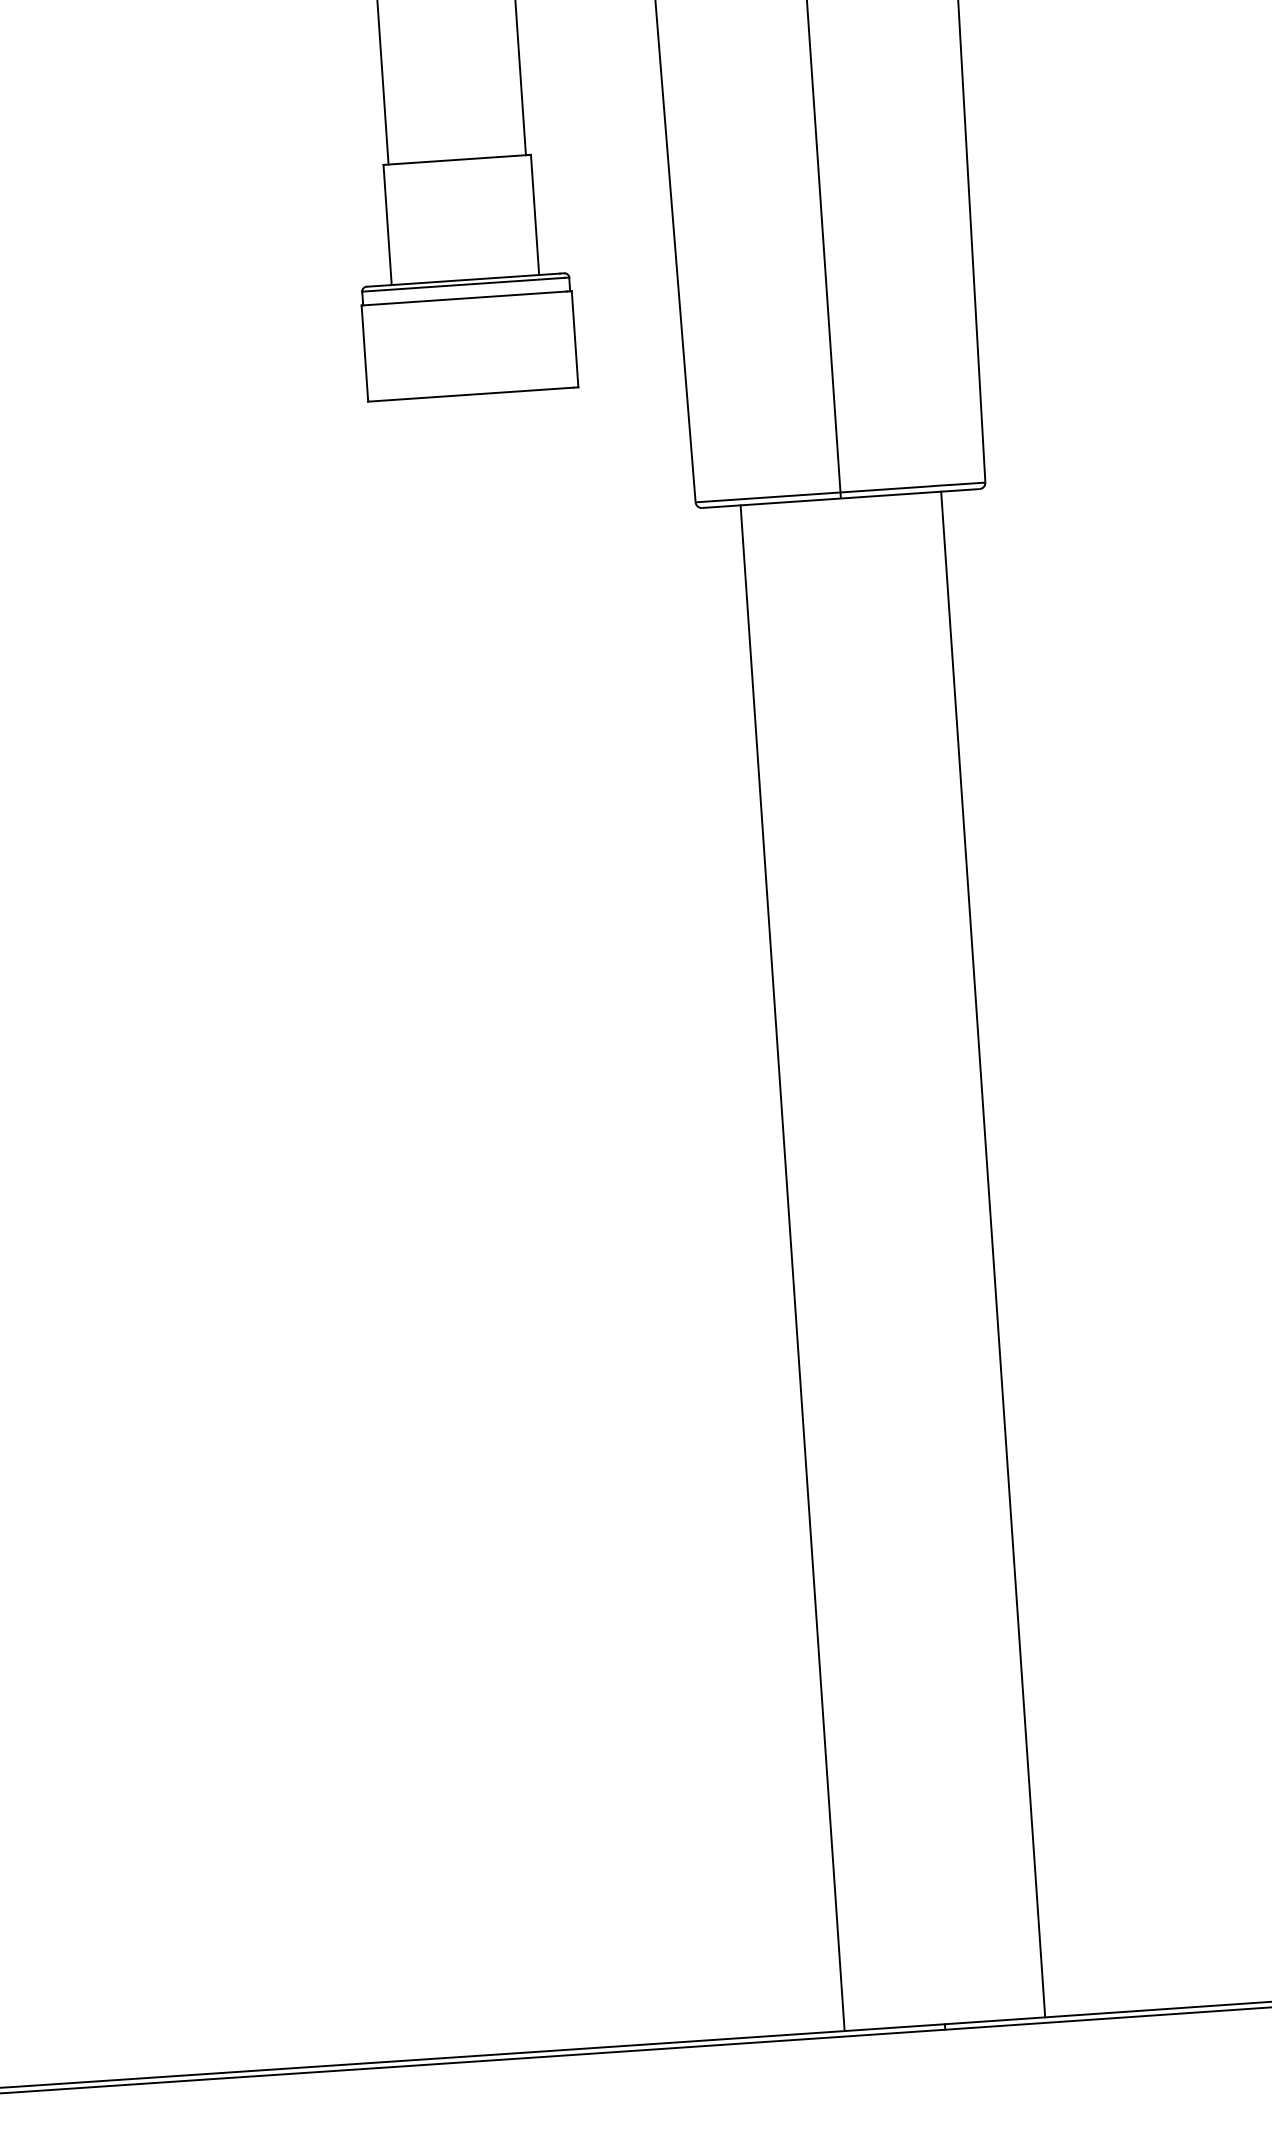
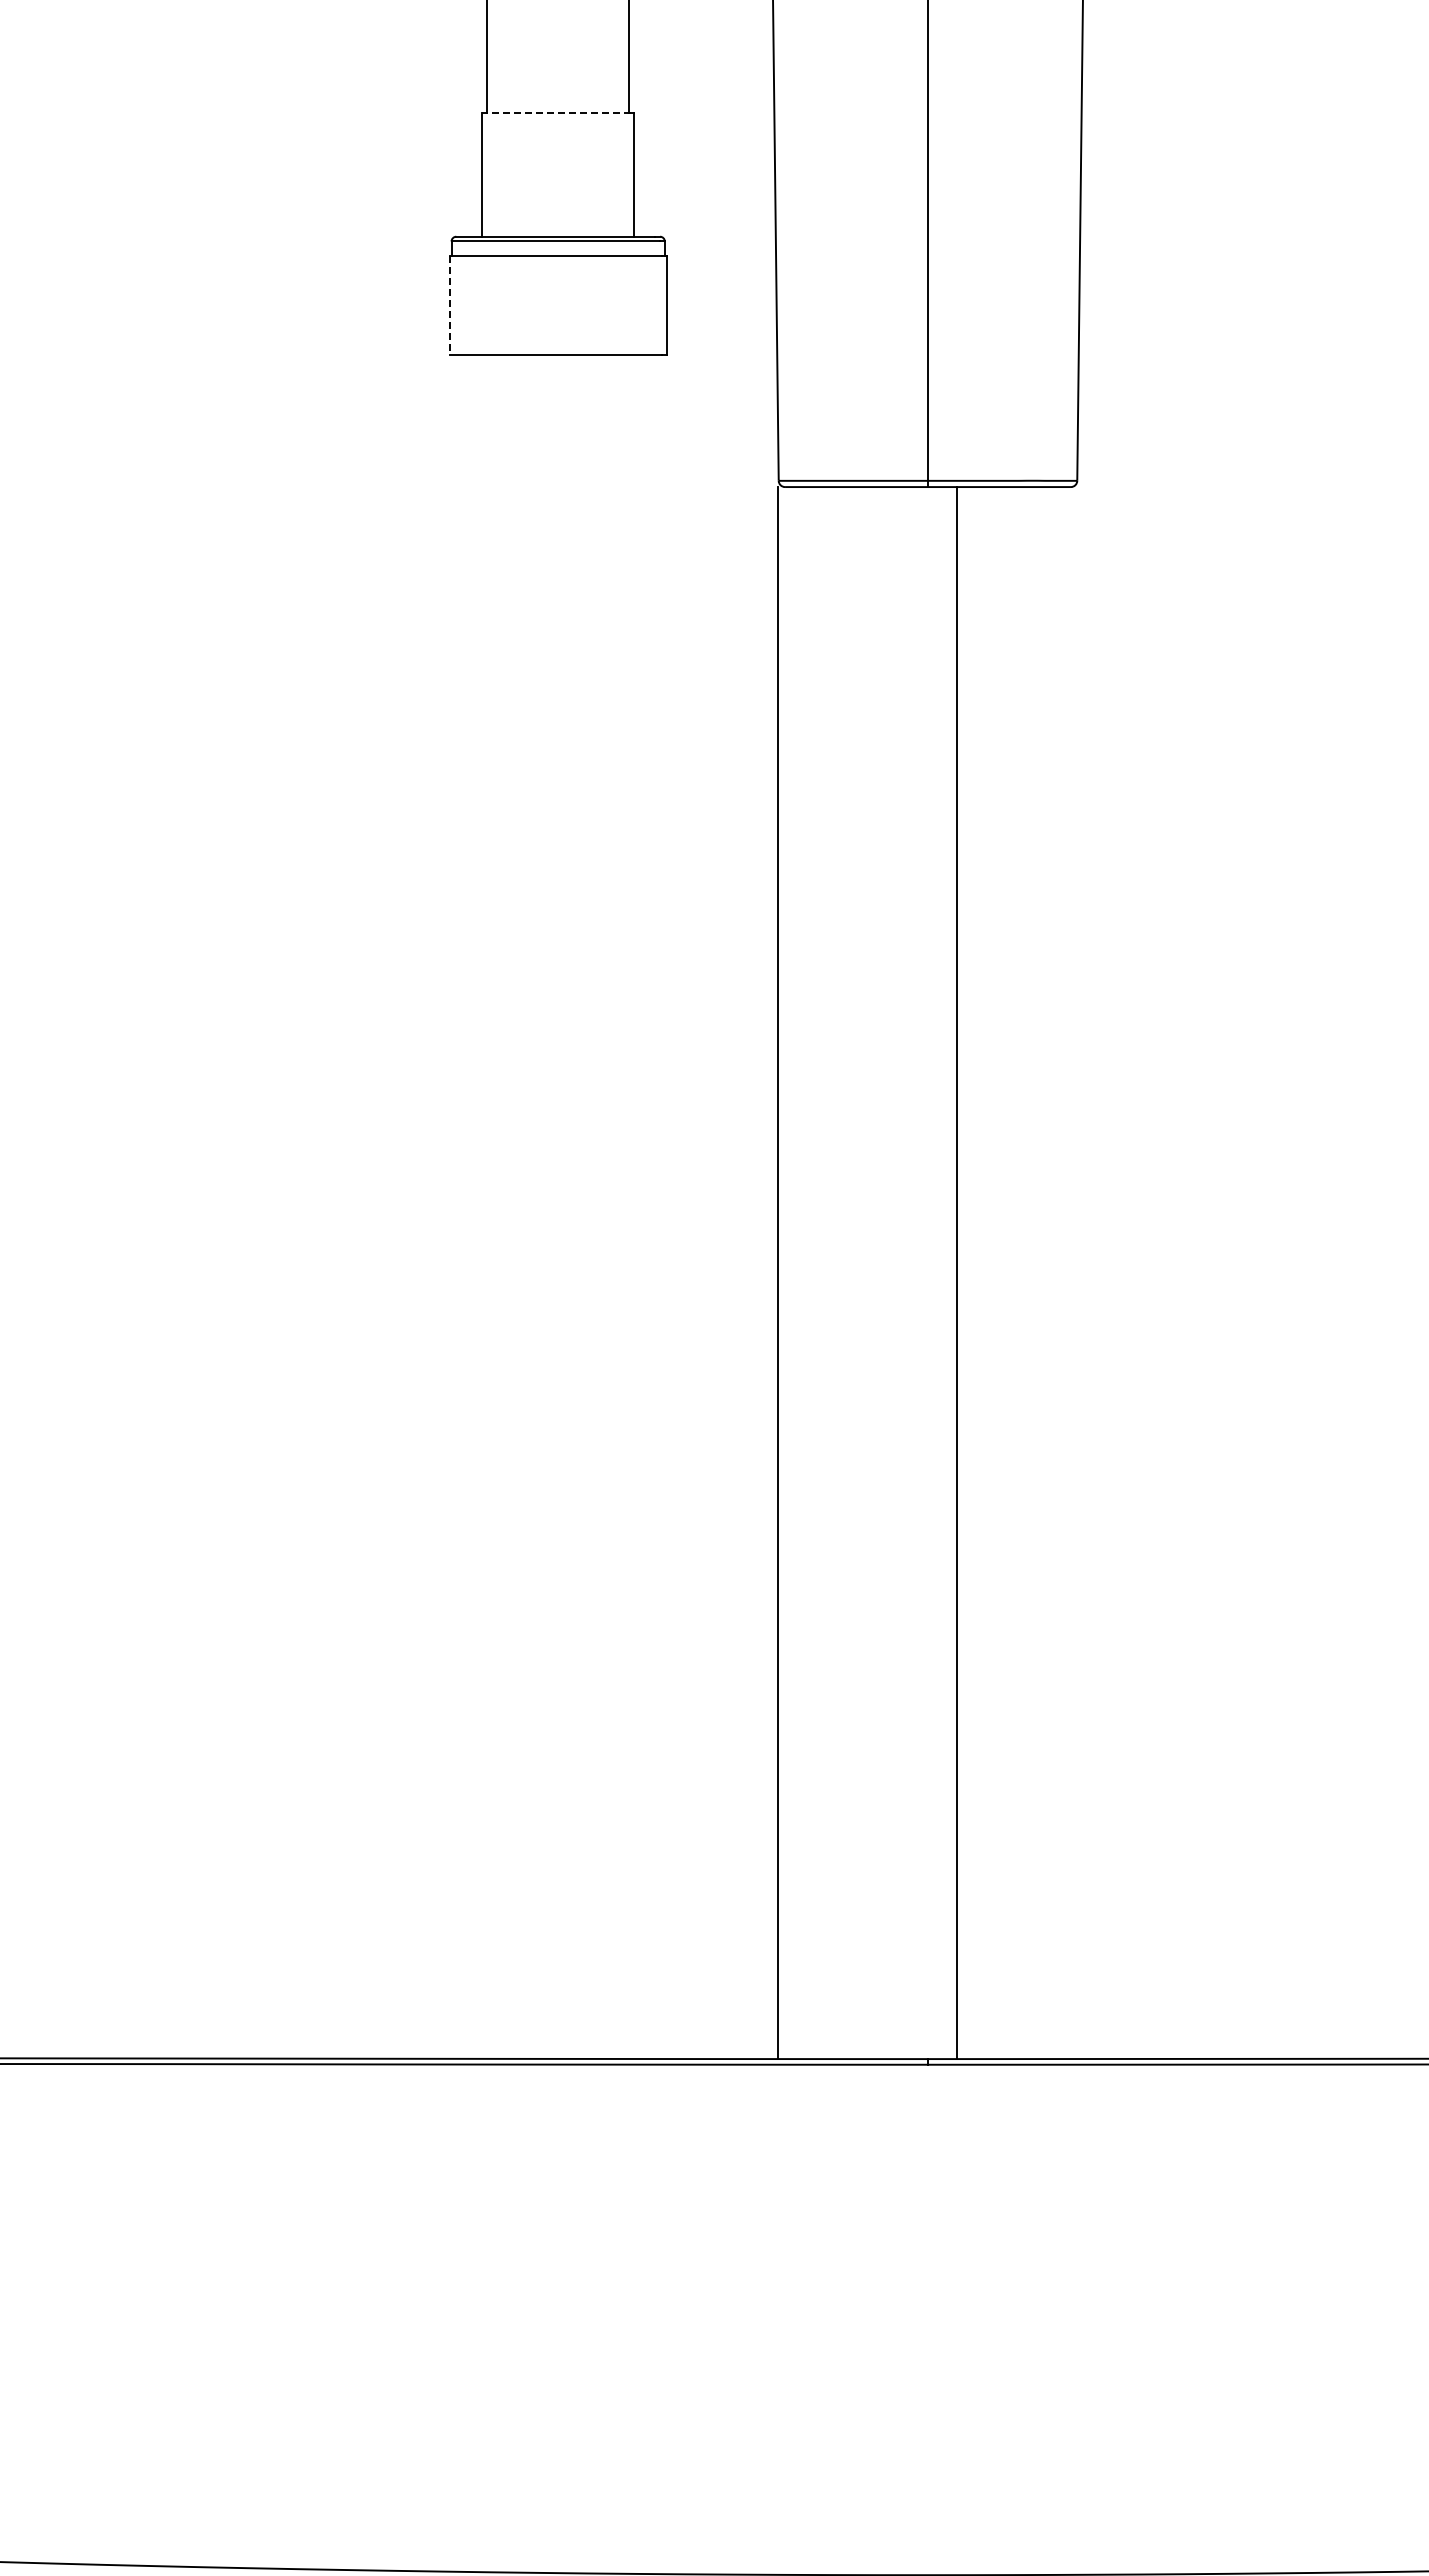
line: (455, 159) -> (556, 112), solid -> dashed
line: (364, 353) -> (449, 305), solid -> dashed
line: (993, 1253) -> (957, 1272), moved
line: (792, 1267) -> (777, 1272), moved

